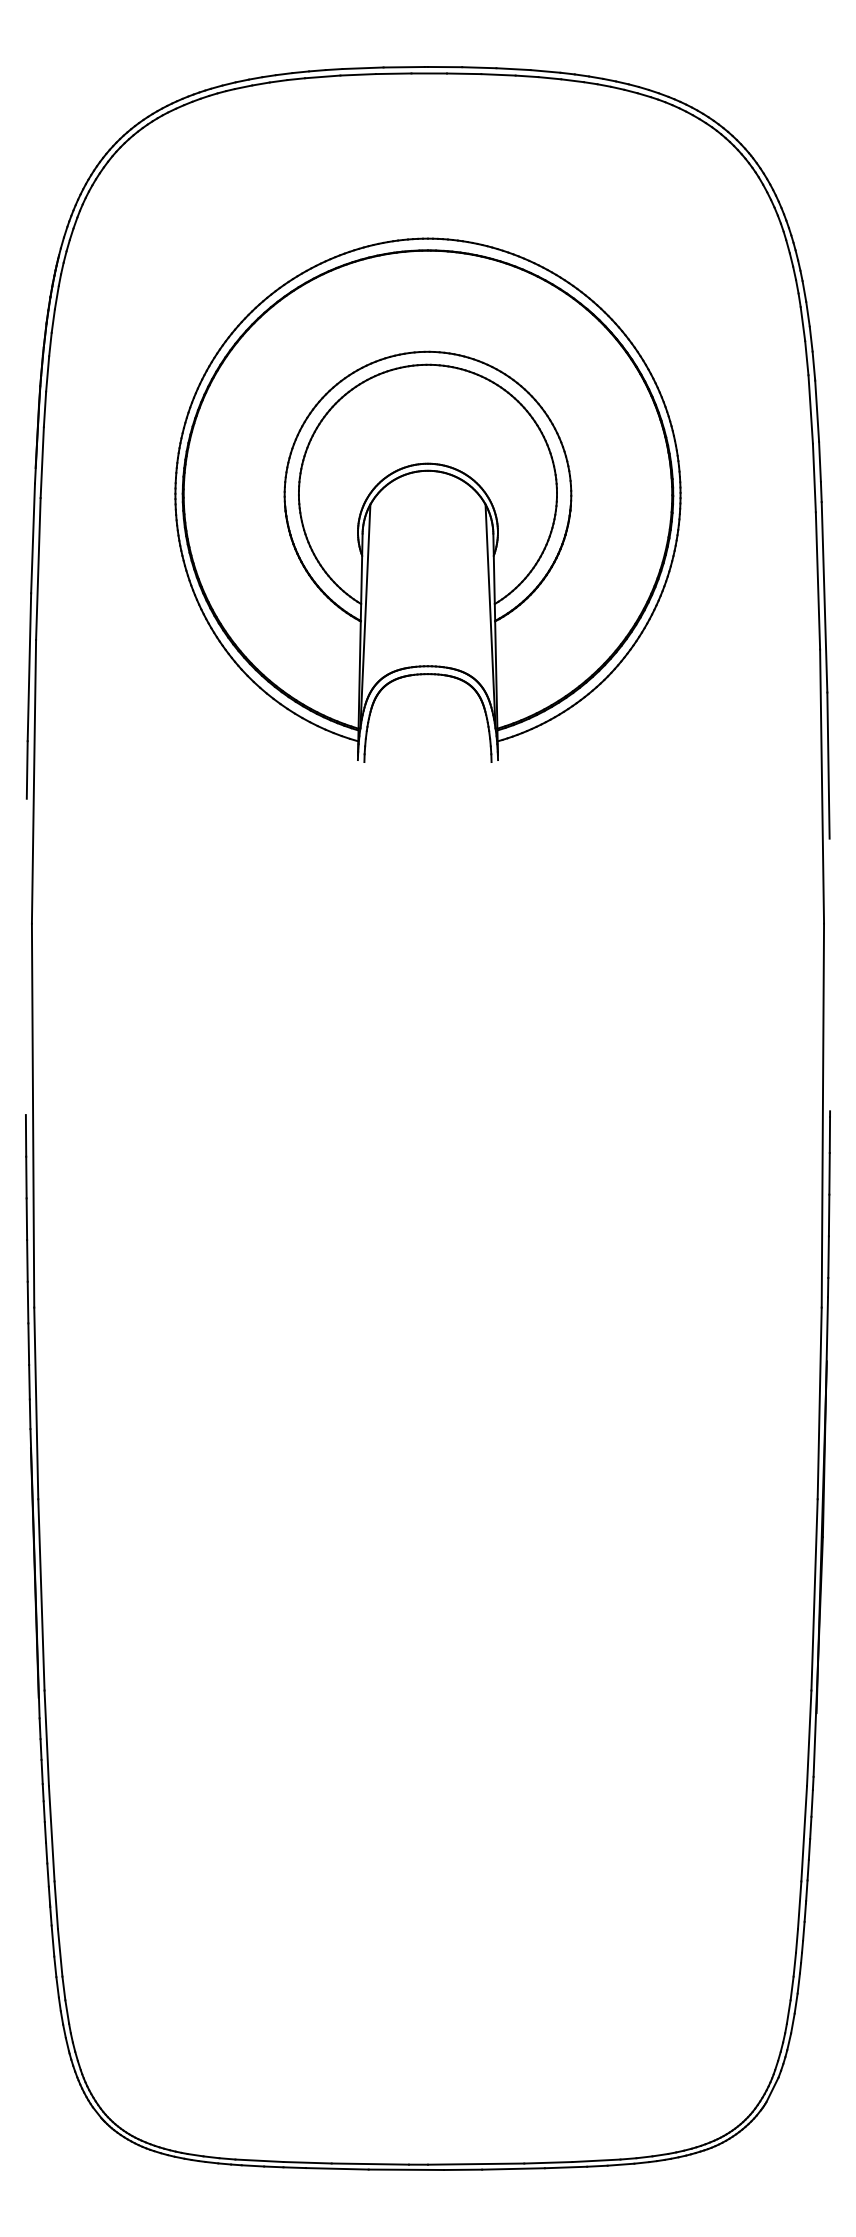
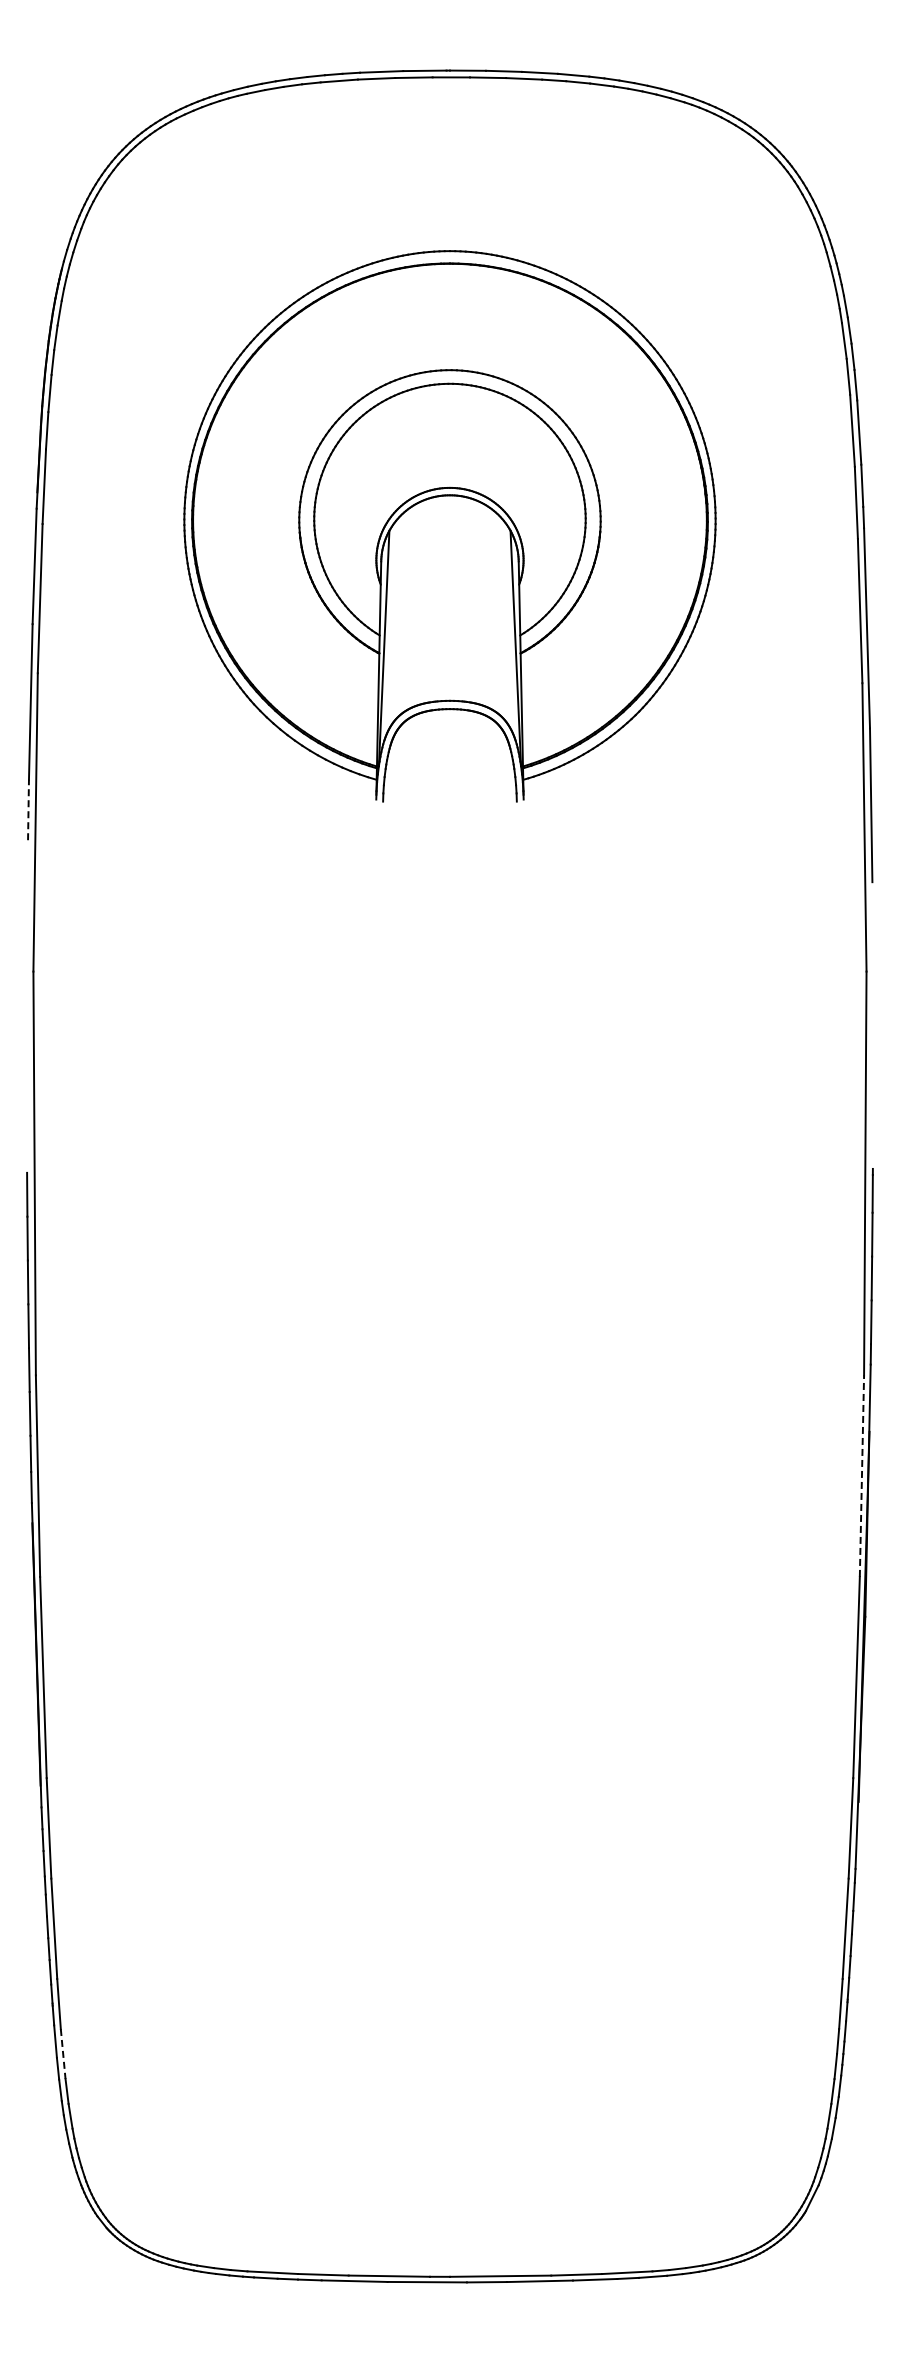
line: (27, 769) -> (28, 809), solid -> dashed
line: (819, 1403) -> (861, 1476), solid -> dashed
line: (60, 1953) -> (63, 2054), solid -> dashed

